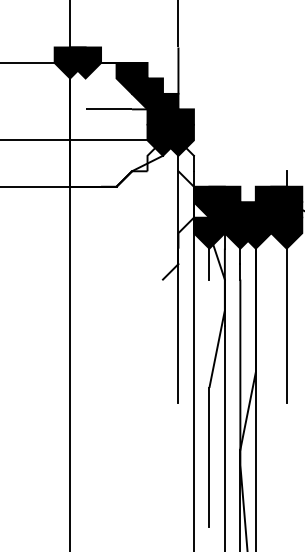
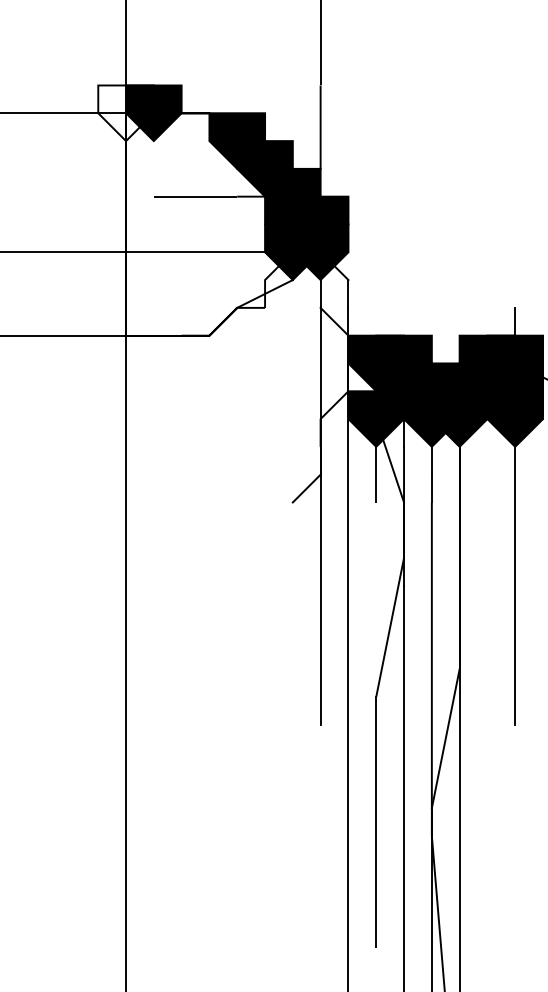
fill: (69, 62) -> (124, 112), removed

